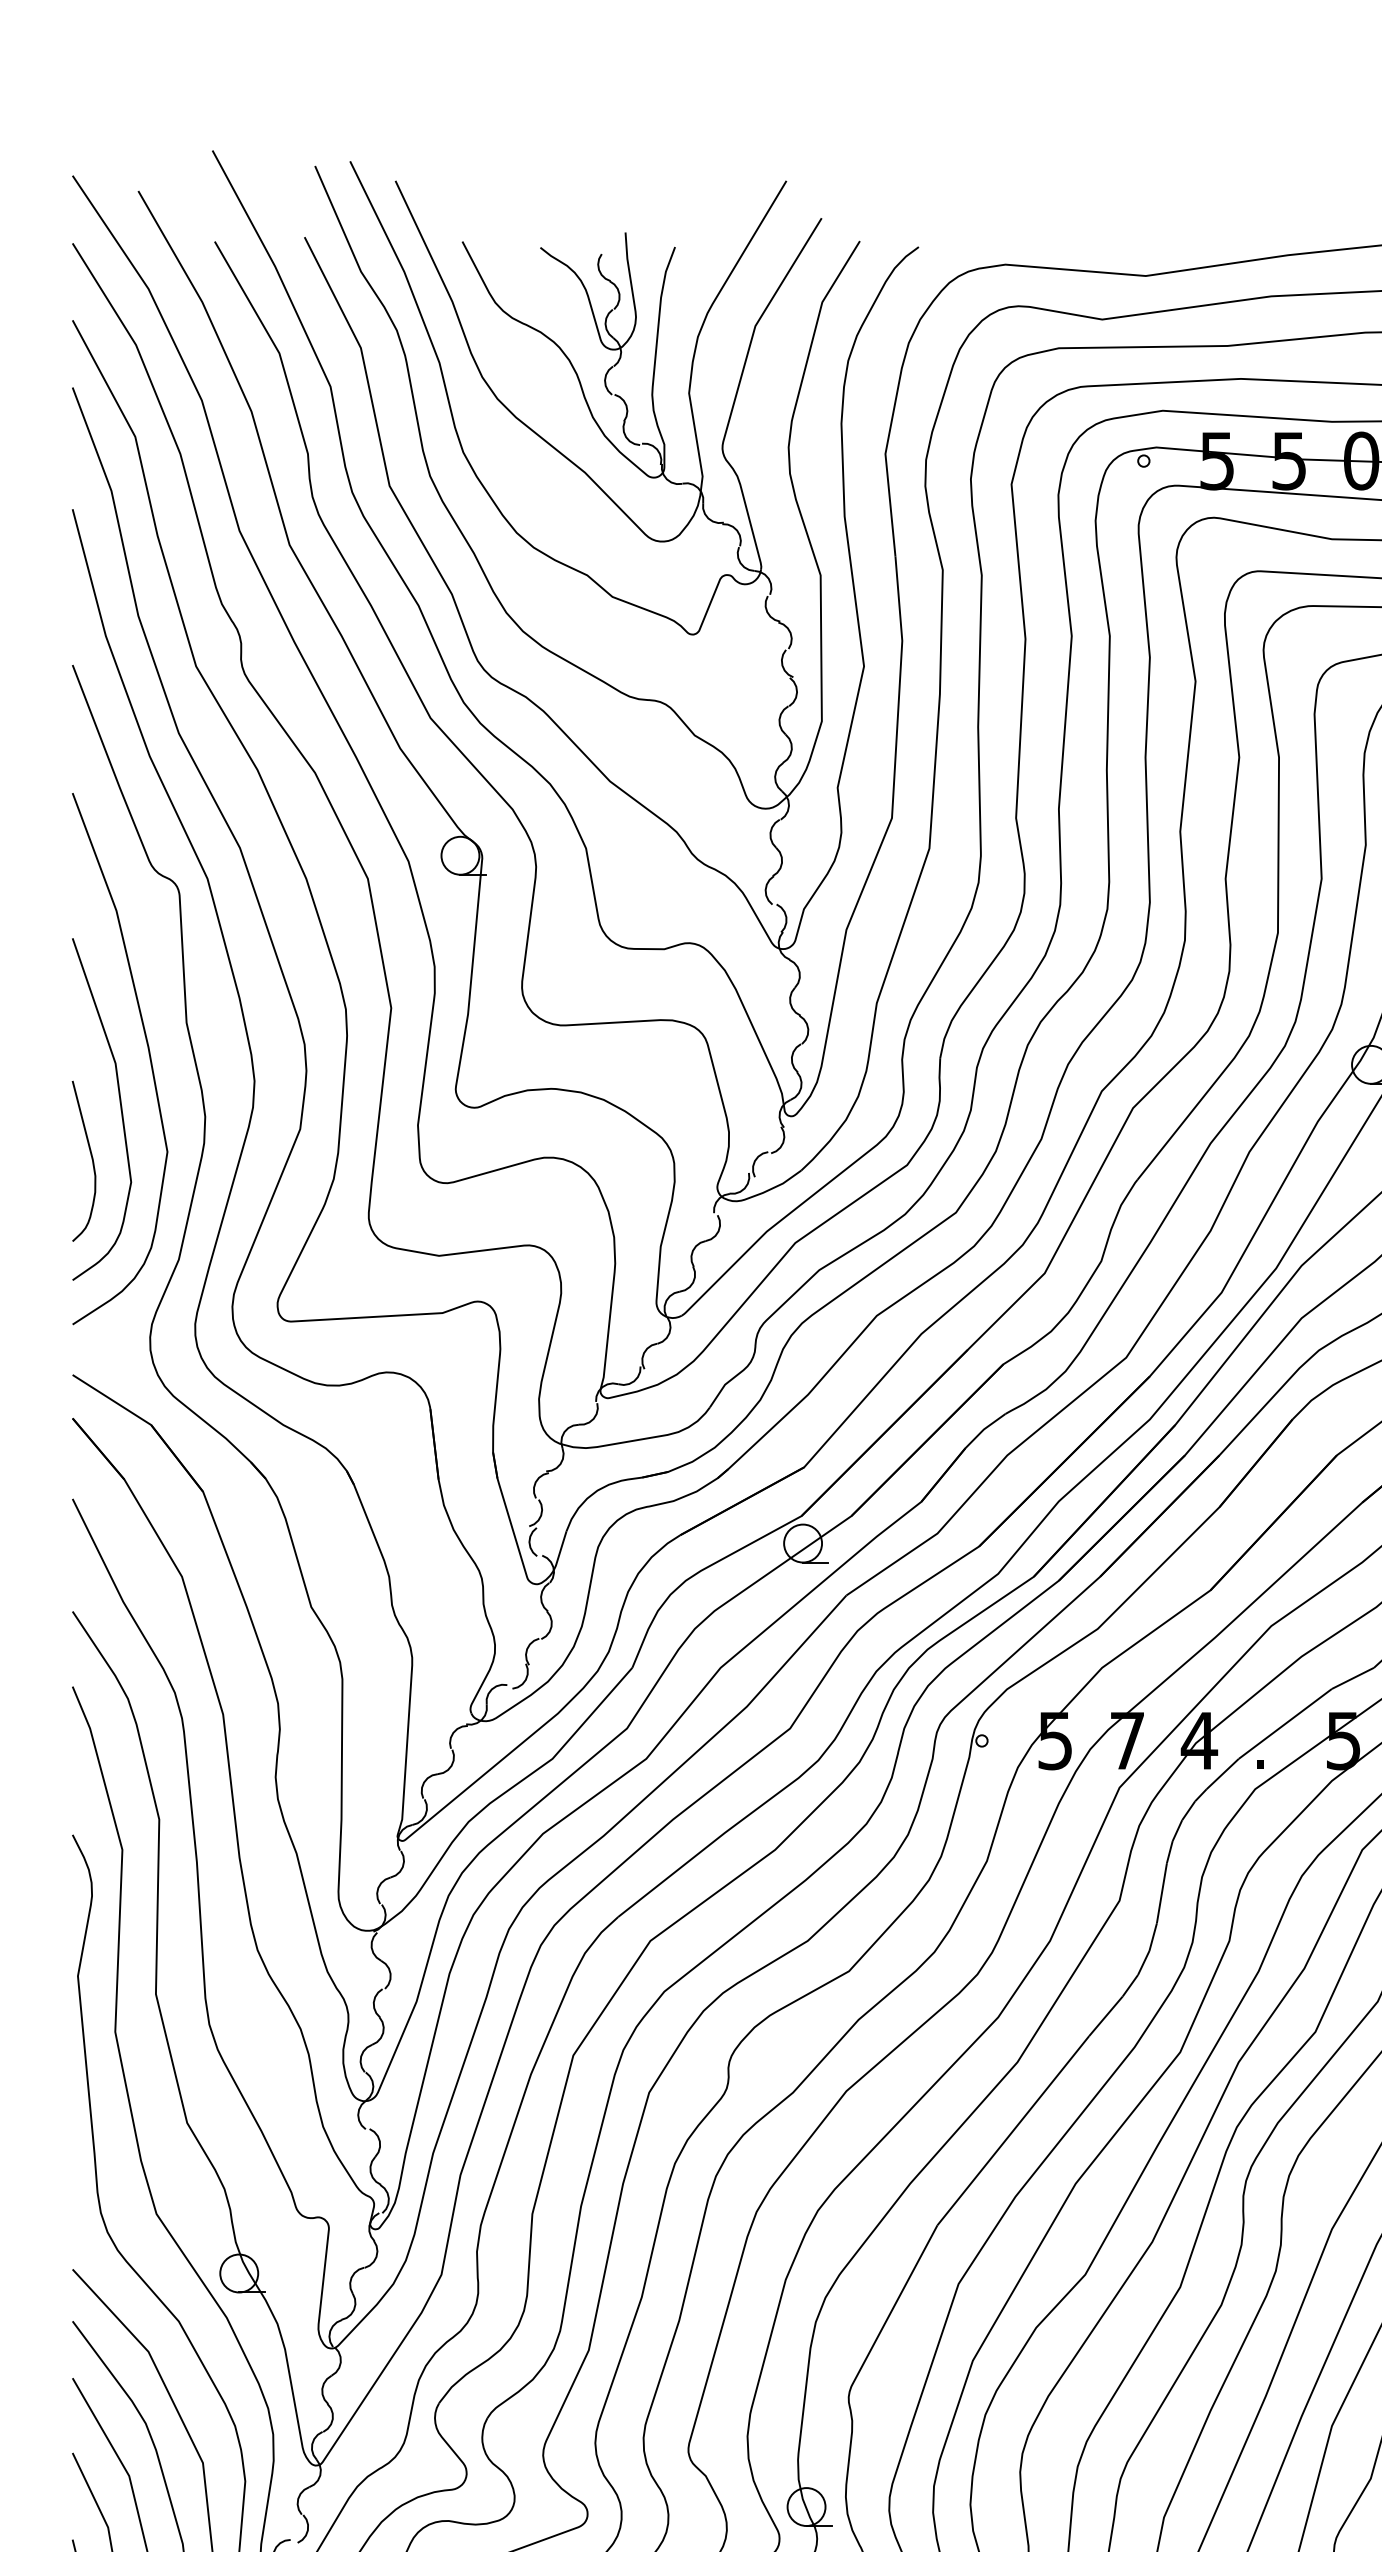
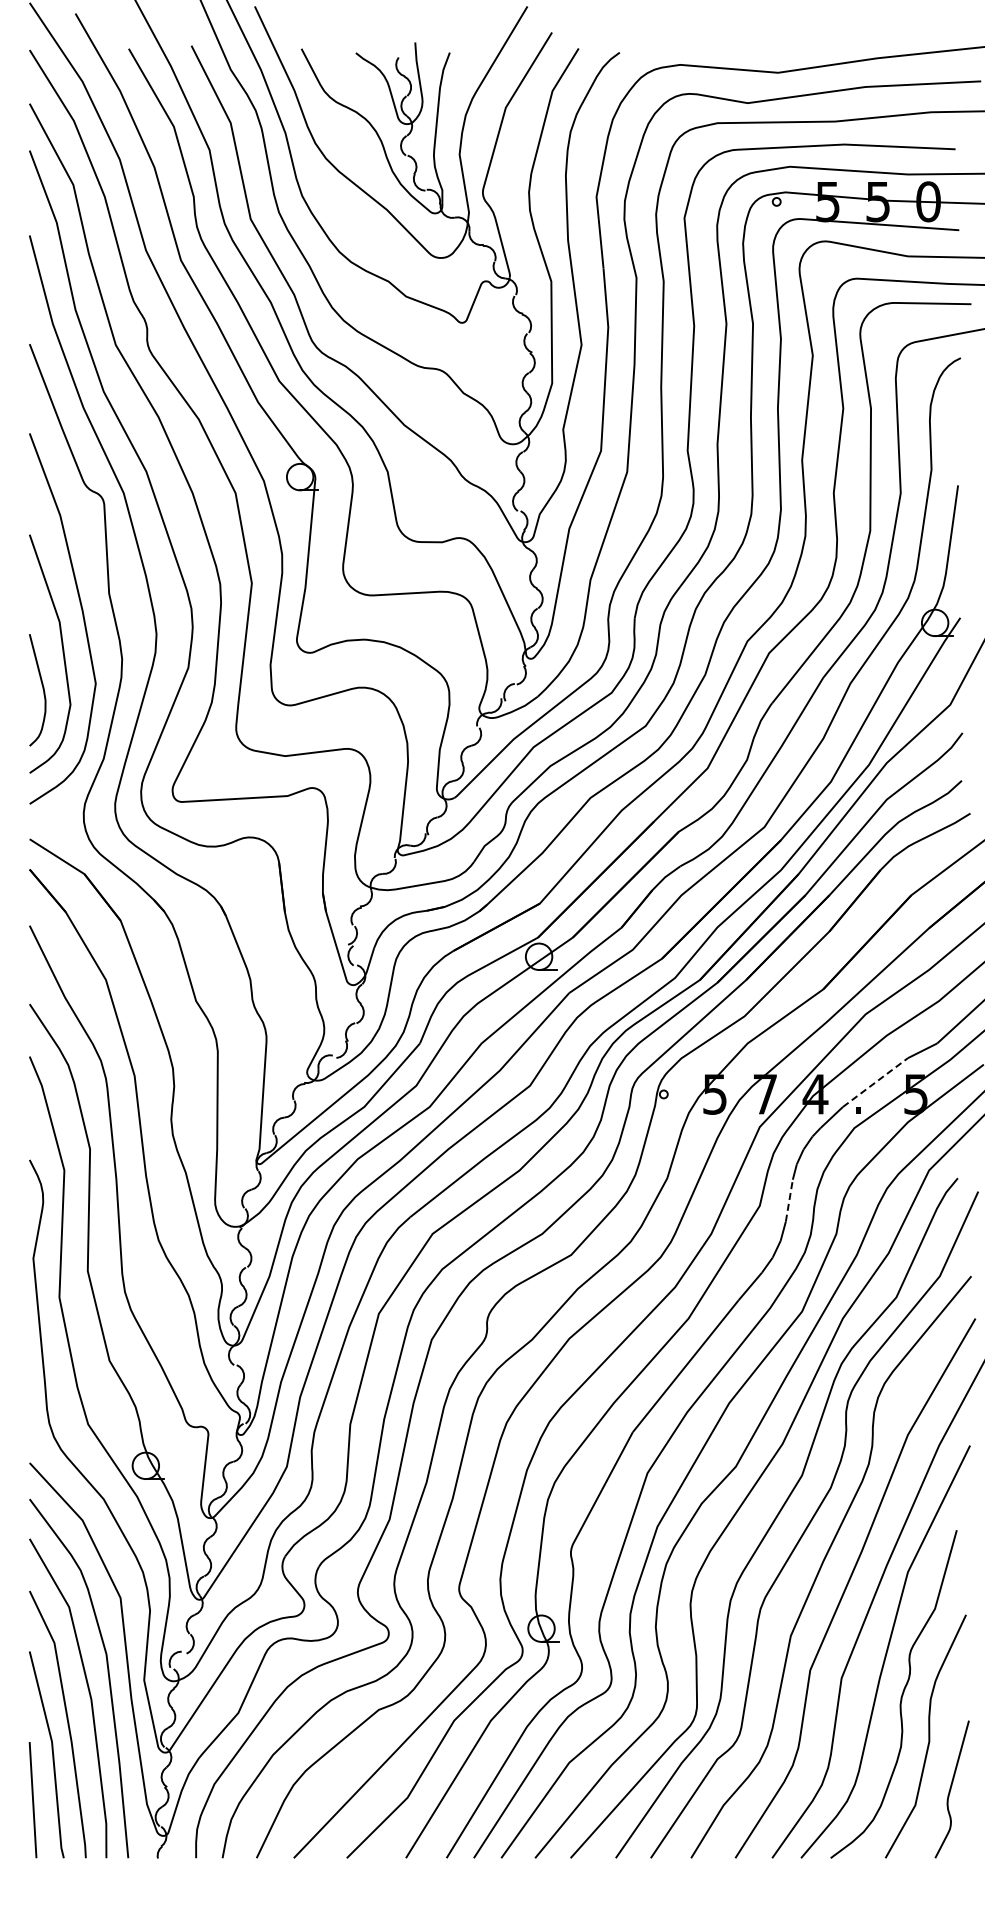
line: (1285, 1723) -> (875, 1082), solid -> dashed
line: (1162, 1893) -> (789, 1200), solid -> dashed

